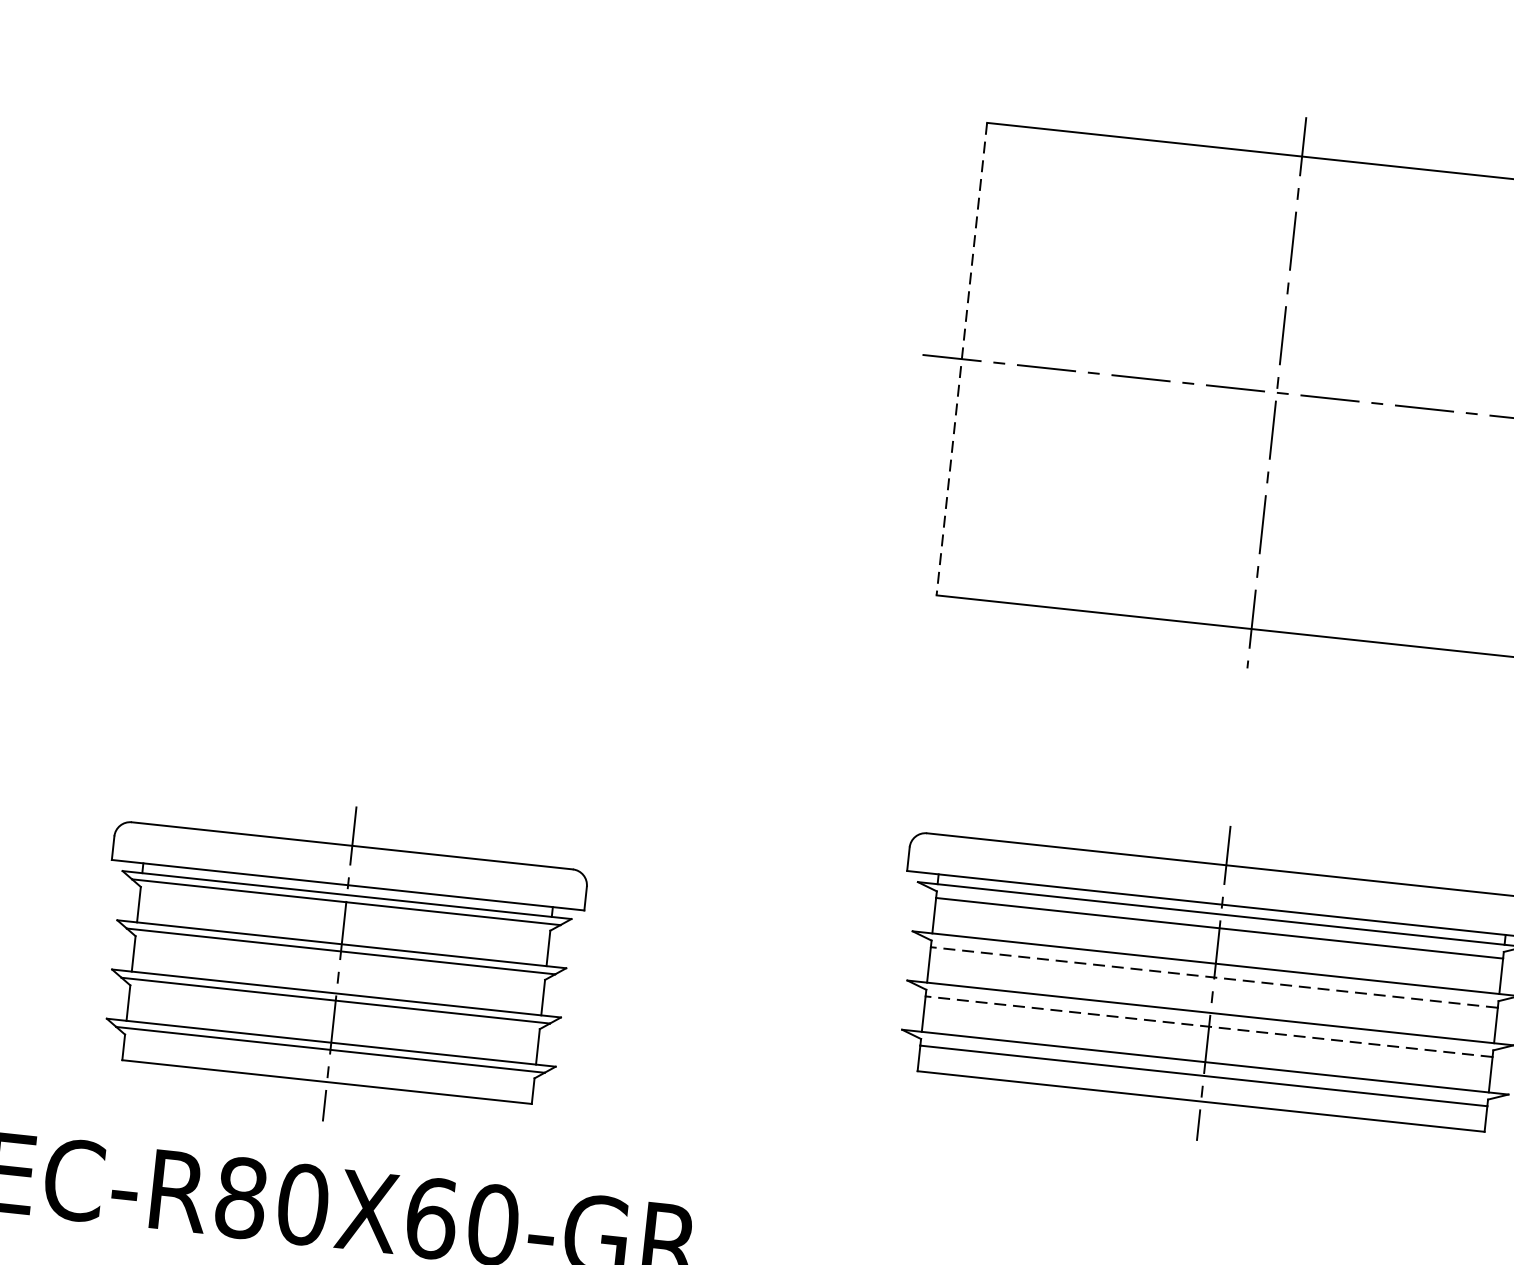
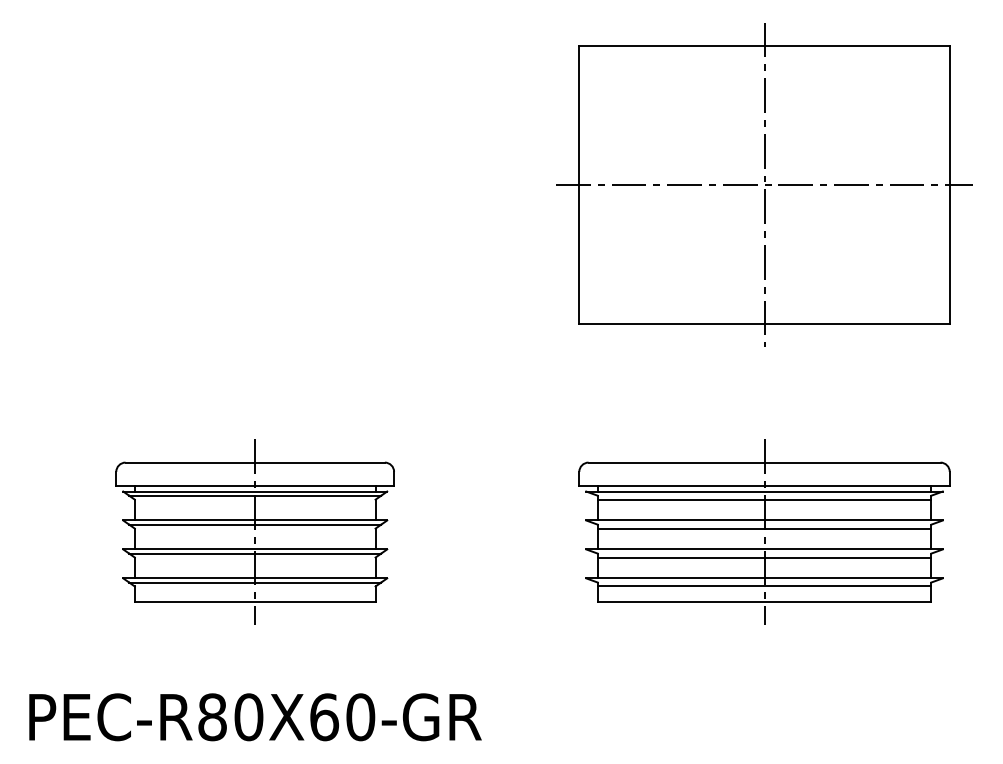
line: (962, 358) -> (579, 184), dashed -> solid
part: (338, 962) -> (254, 531), moved
line: (1214, 977) -> (764, 528), dashed -> solid
line: (1209, 1026) -> (764, 557), dashed -> solid

